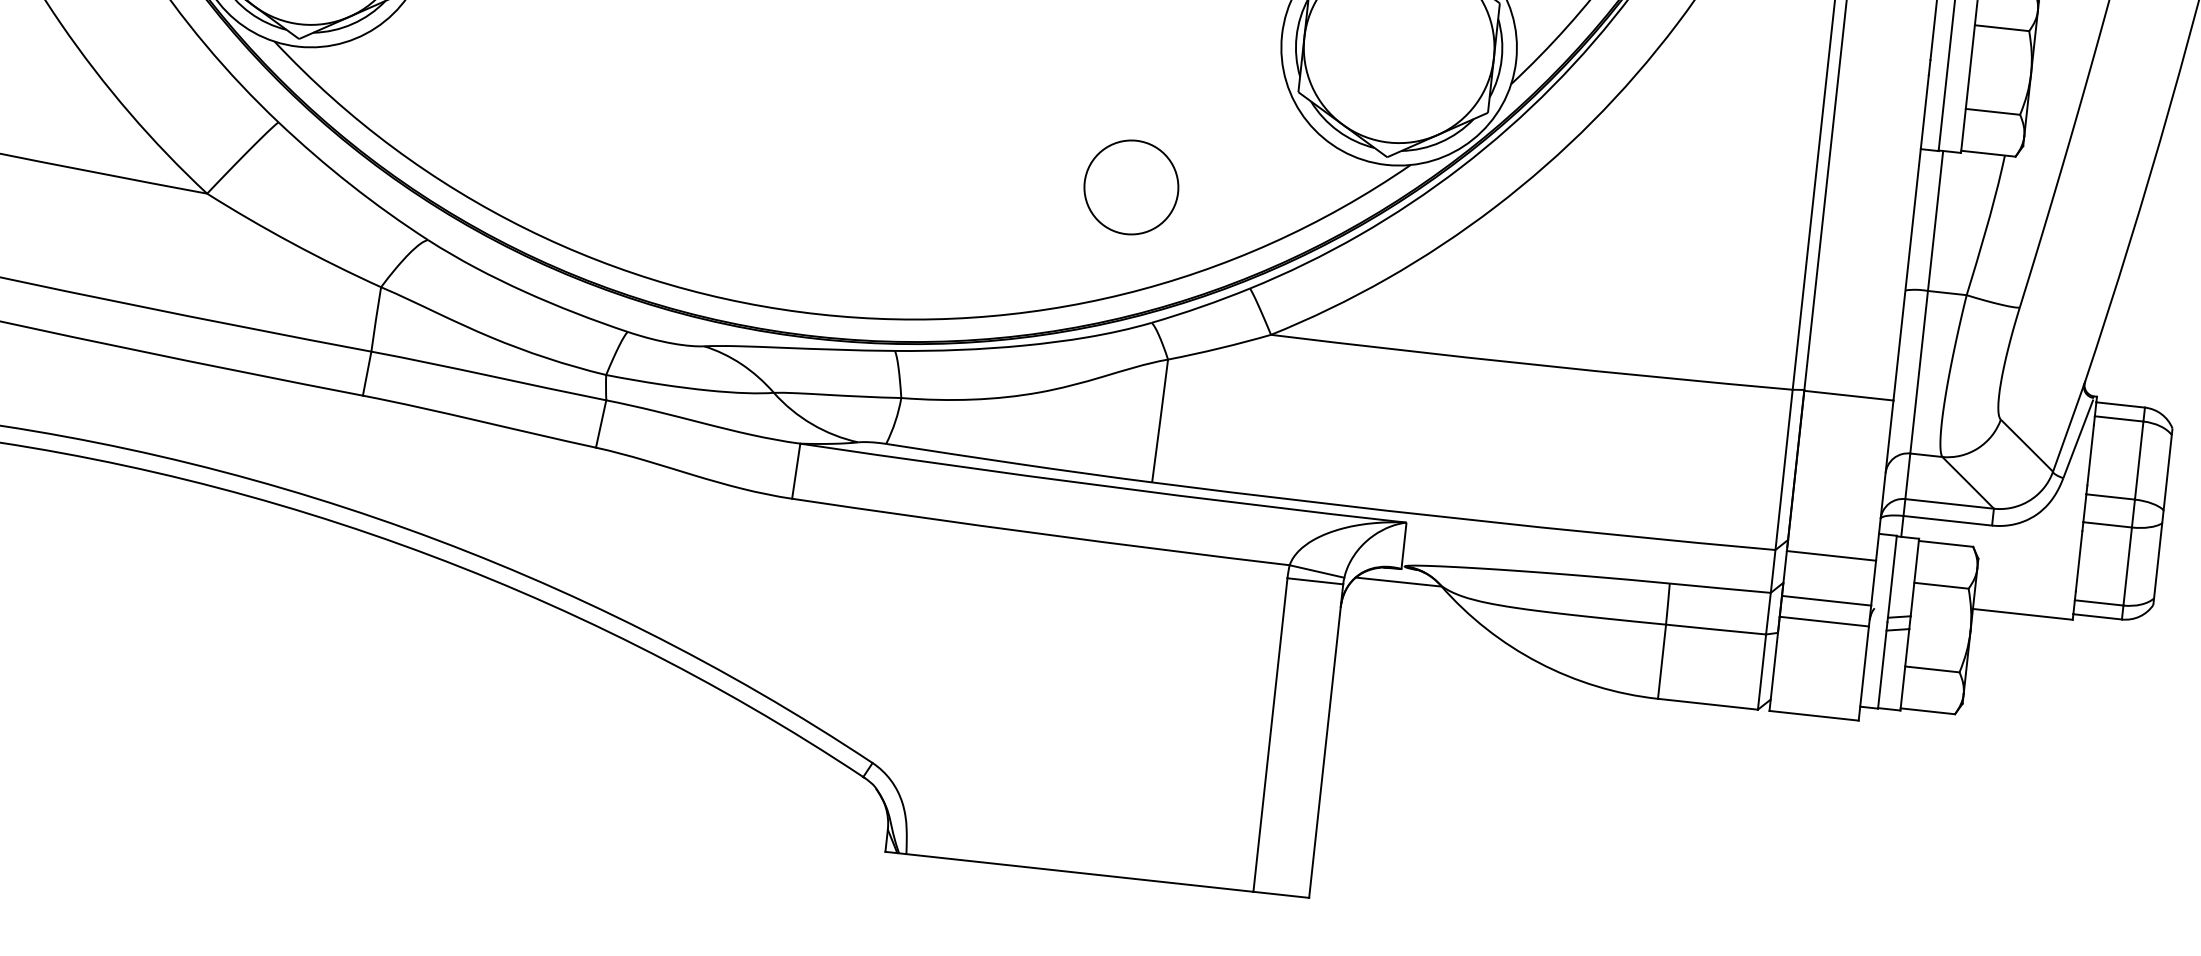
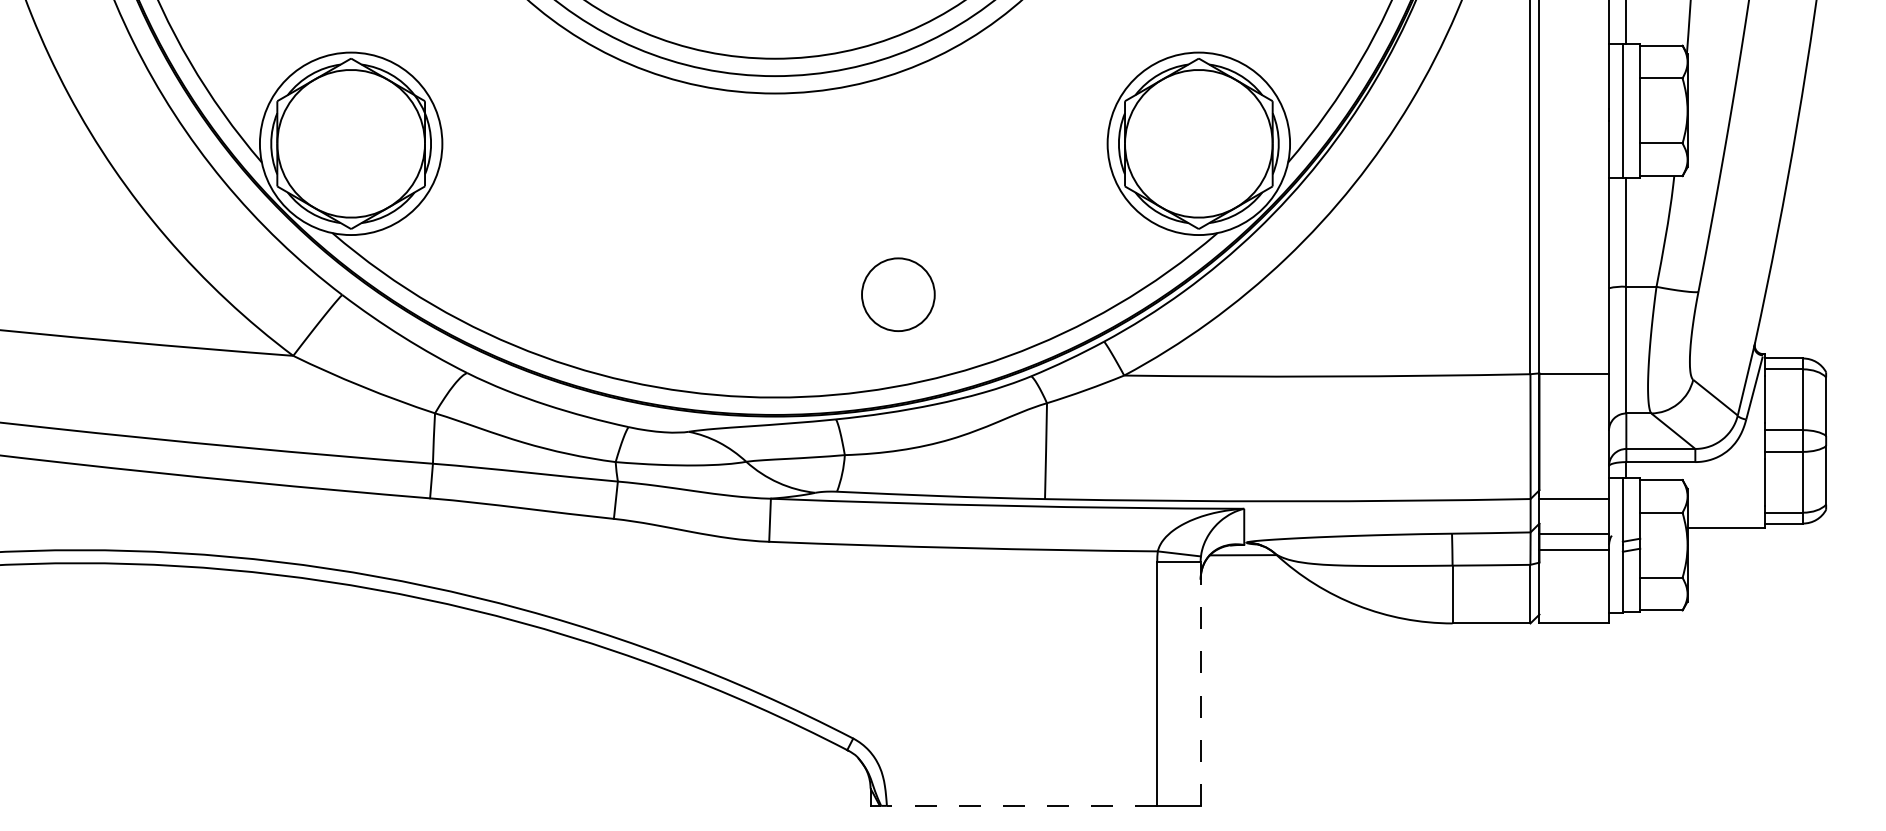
circle: (1131, 187) -> (898, 294), moved
line: (1326, 740) -> (1200, 683), solid -> dashed
line: (1079, 872) -> (1021, 805), solid -> dashed

